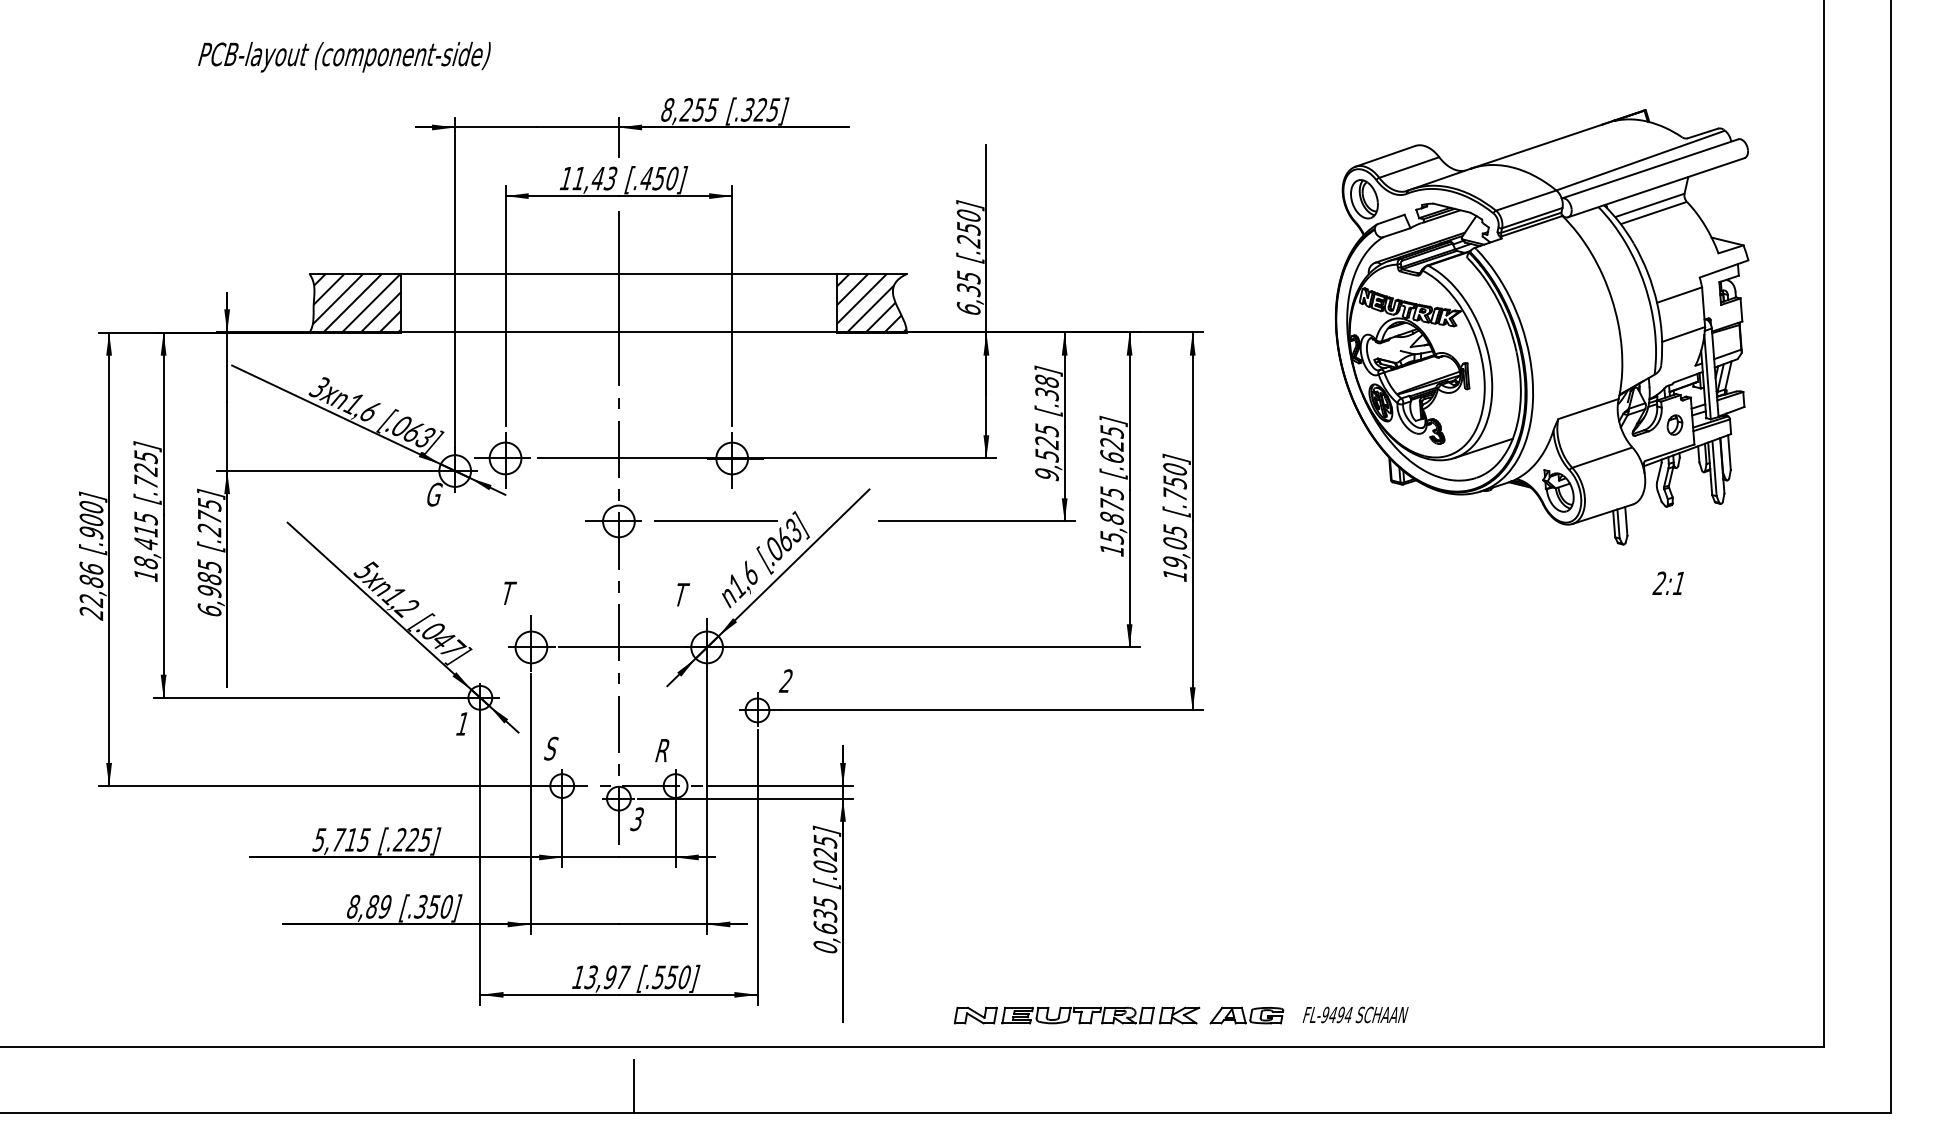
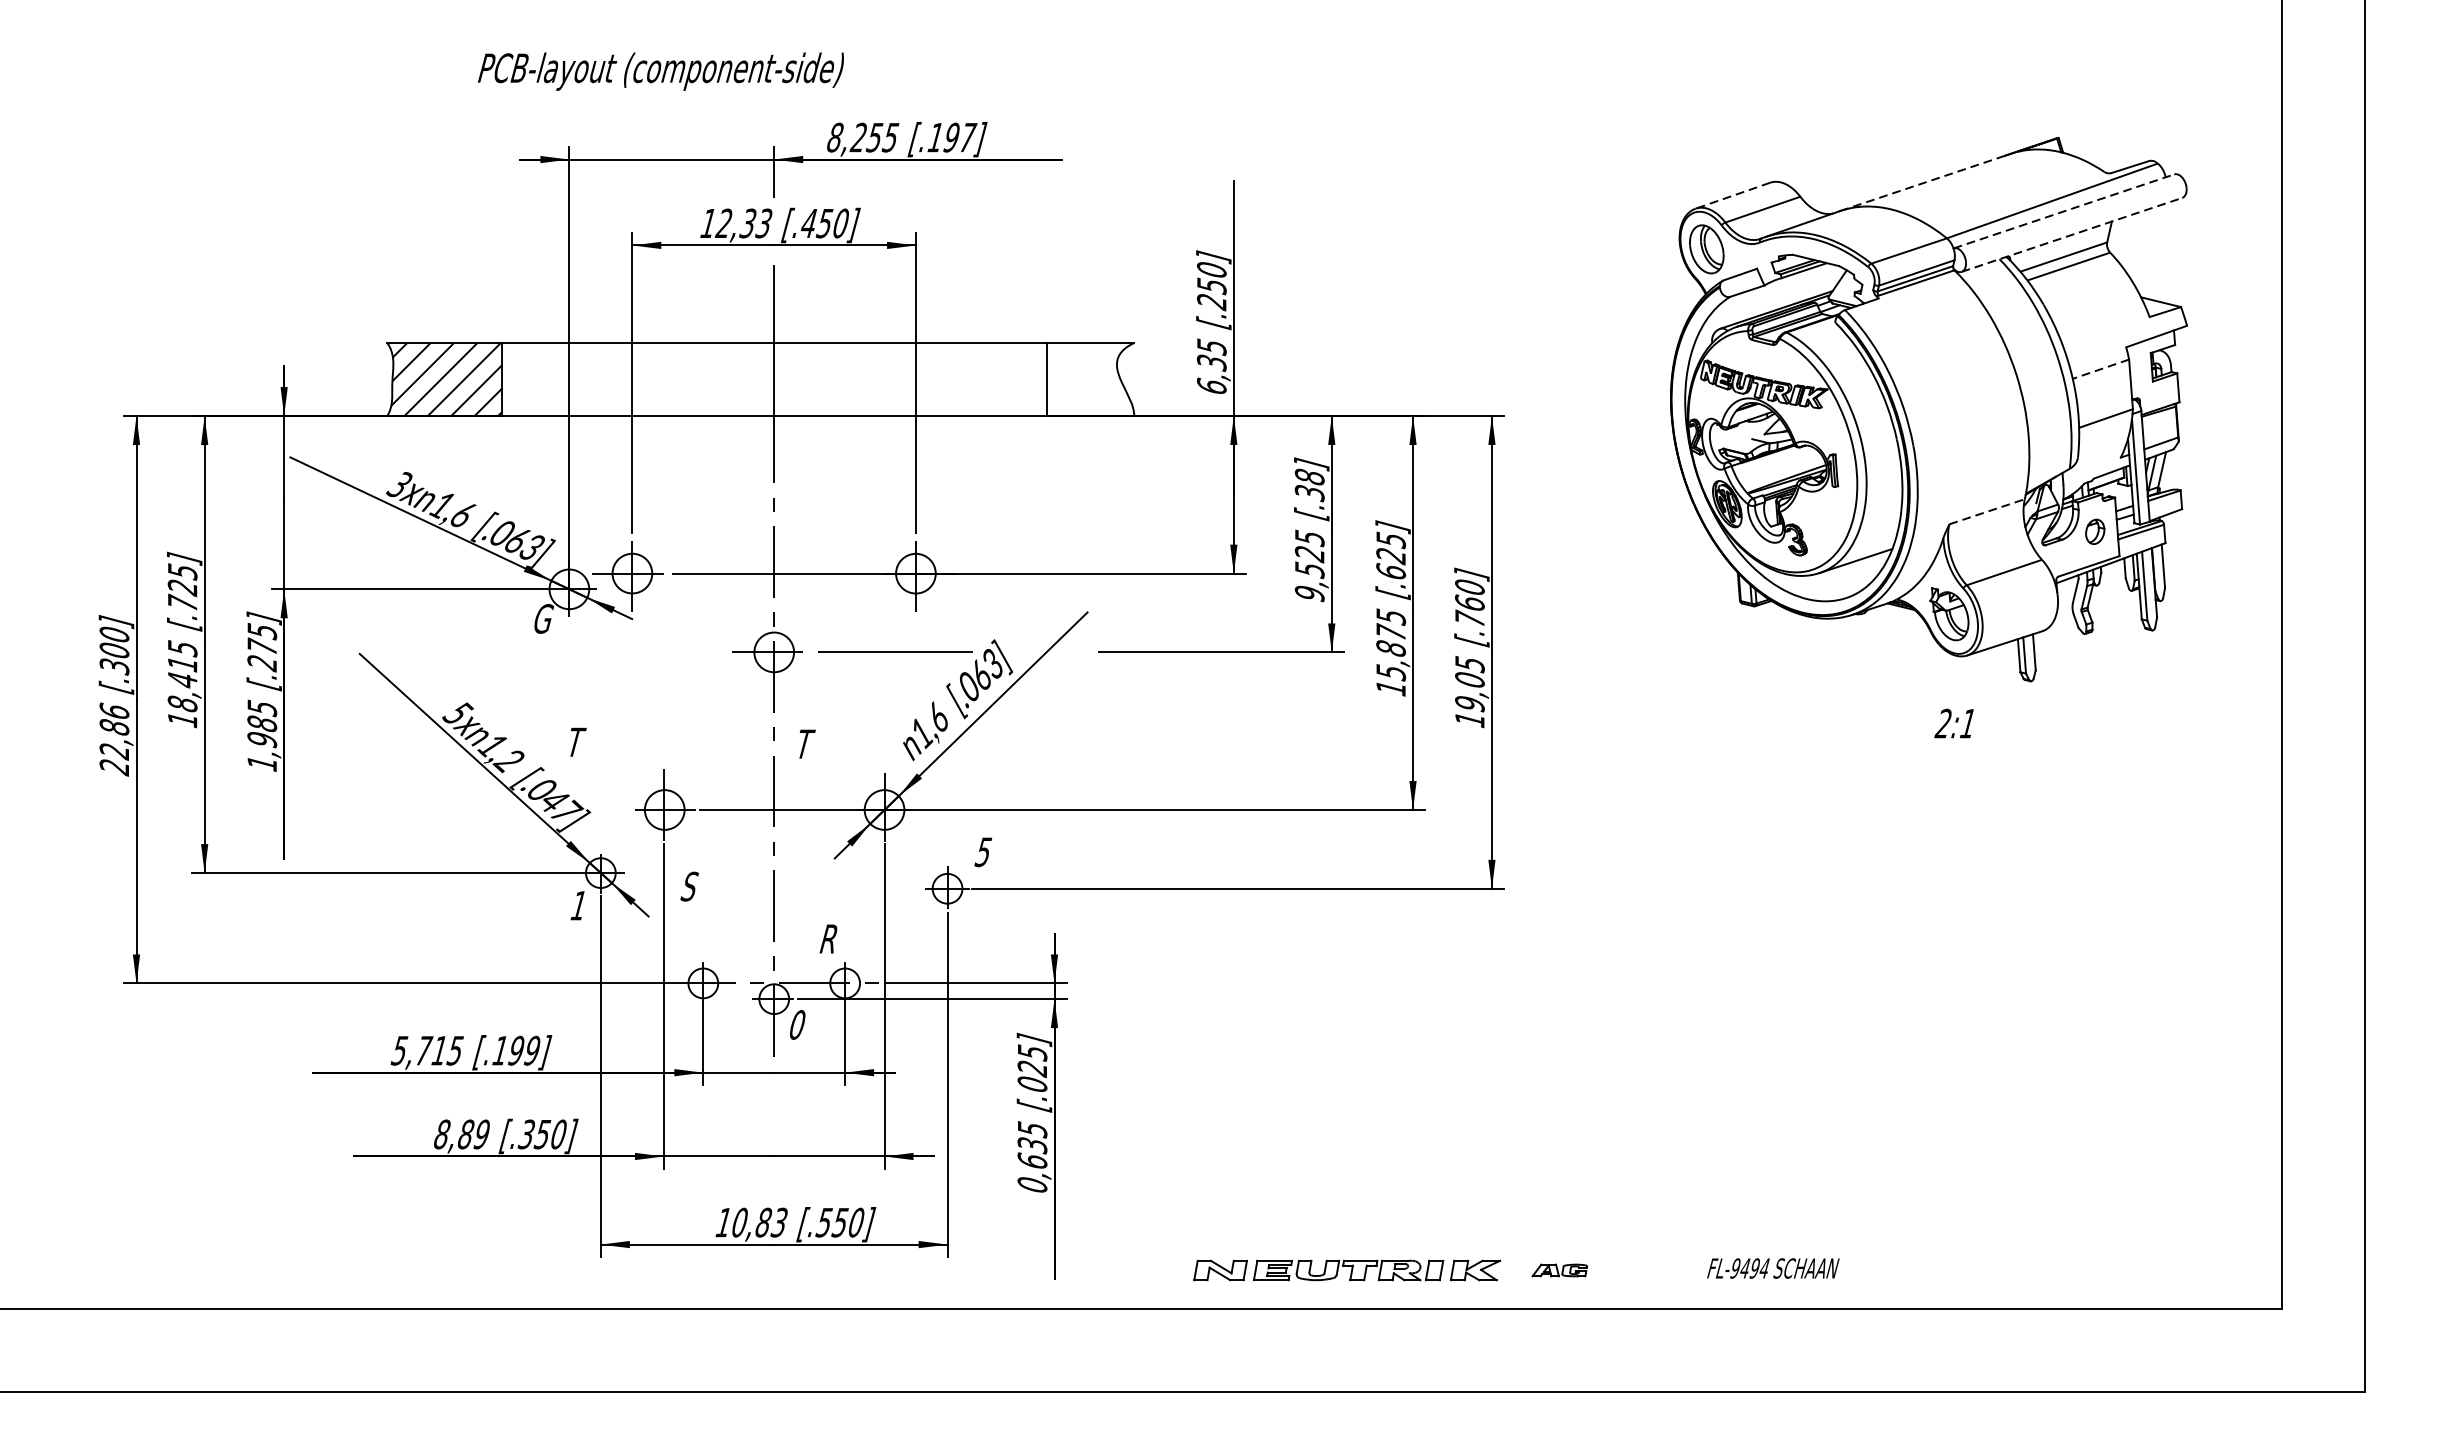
text: (344, 57) -> (661, 72), moved
text: (760, 109) -> (951, 137), [.325] -> [.197]
line: (1536, 146) -> (1922, 183), solid -> dashed
line: (1385, 156) -> (1733, 195), solid -> dashed
line: (1650, 168) -> (2064, 210), solid -> dashed
text: (587, 178) -> (734, 223), 11,43 -> 12,33
line: (1656, 187) -> (2072, 234), solid -> dashed
line: (1679, 295) -> (2100, 369), solid -> dashed
hatch: (871, 303) -> (1090, 379), removed
line: (1588, 409) -> (1987, 512), solid -> dashed
text: (1175, 482) -> (1470, 603), [.750] -> [.760]
text: (91, 533) -> (114, 667), [.900] -> [.300]
text: (1667, 582) -> (1953, 722), moved
text: (510, 592) -> (578, 741), moved
text: (683, 594) -> (807, 743), moved
text: (209, 609) -> (262, 762), 6,985 -> 1,985
text: (785, 681) -> (982, 852), 2 -> 5
text: (551, 748) -> (689, 886), moved
text: (636, 819) -> (796, 1025), 3 -> 0
text: (412, 839) -> (515, 1050), [.225] -> [.199]
text: (607, 977) -> (759, 1222), 13,97 -> 10,83
text: (1355, 1014) -> (1773, 1267), moved
part: (1246, 1015) -> (1559, 1270), size x0.6
line: (634, 1085) -> (793, 1357), removed

